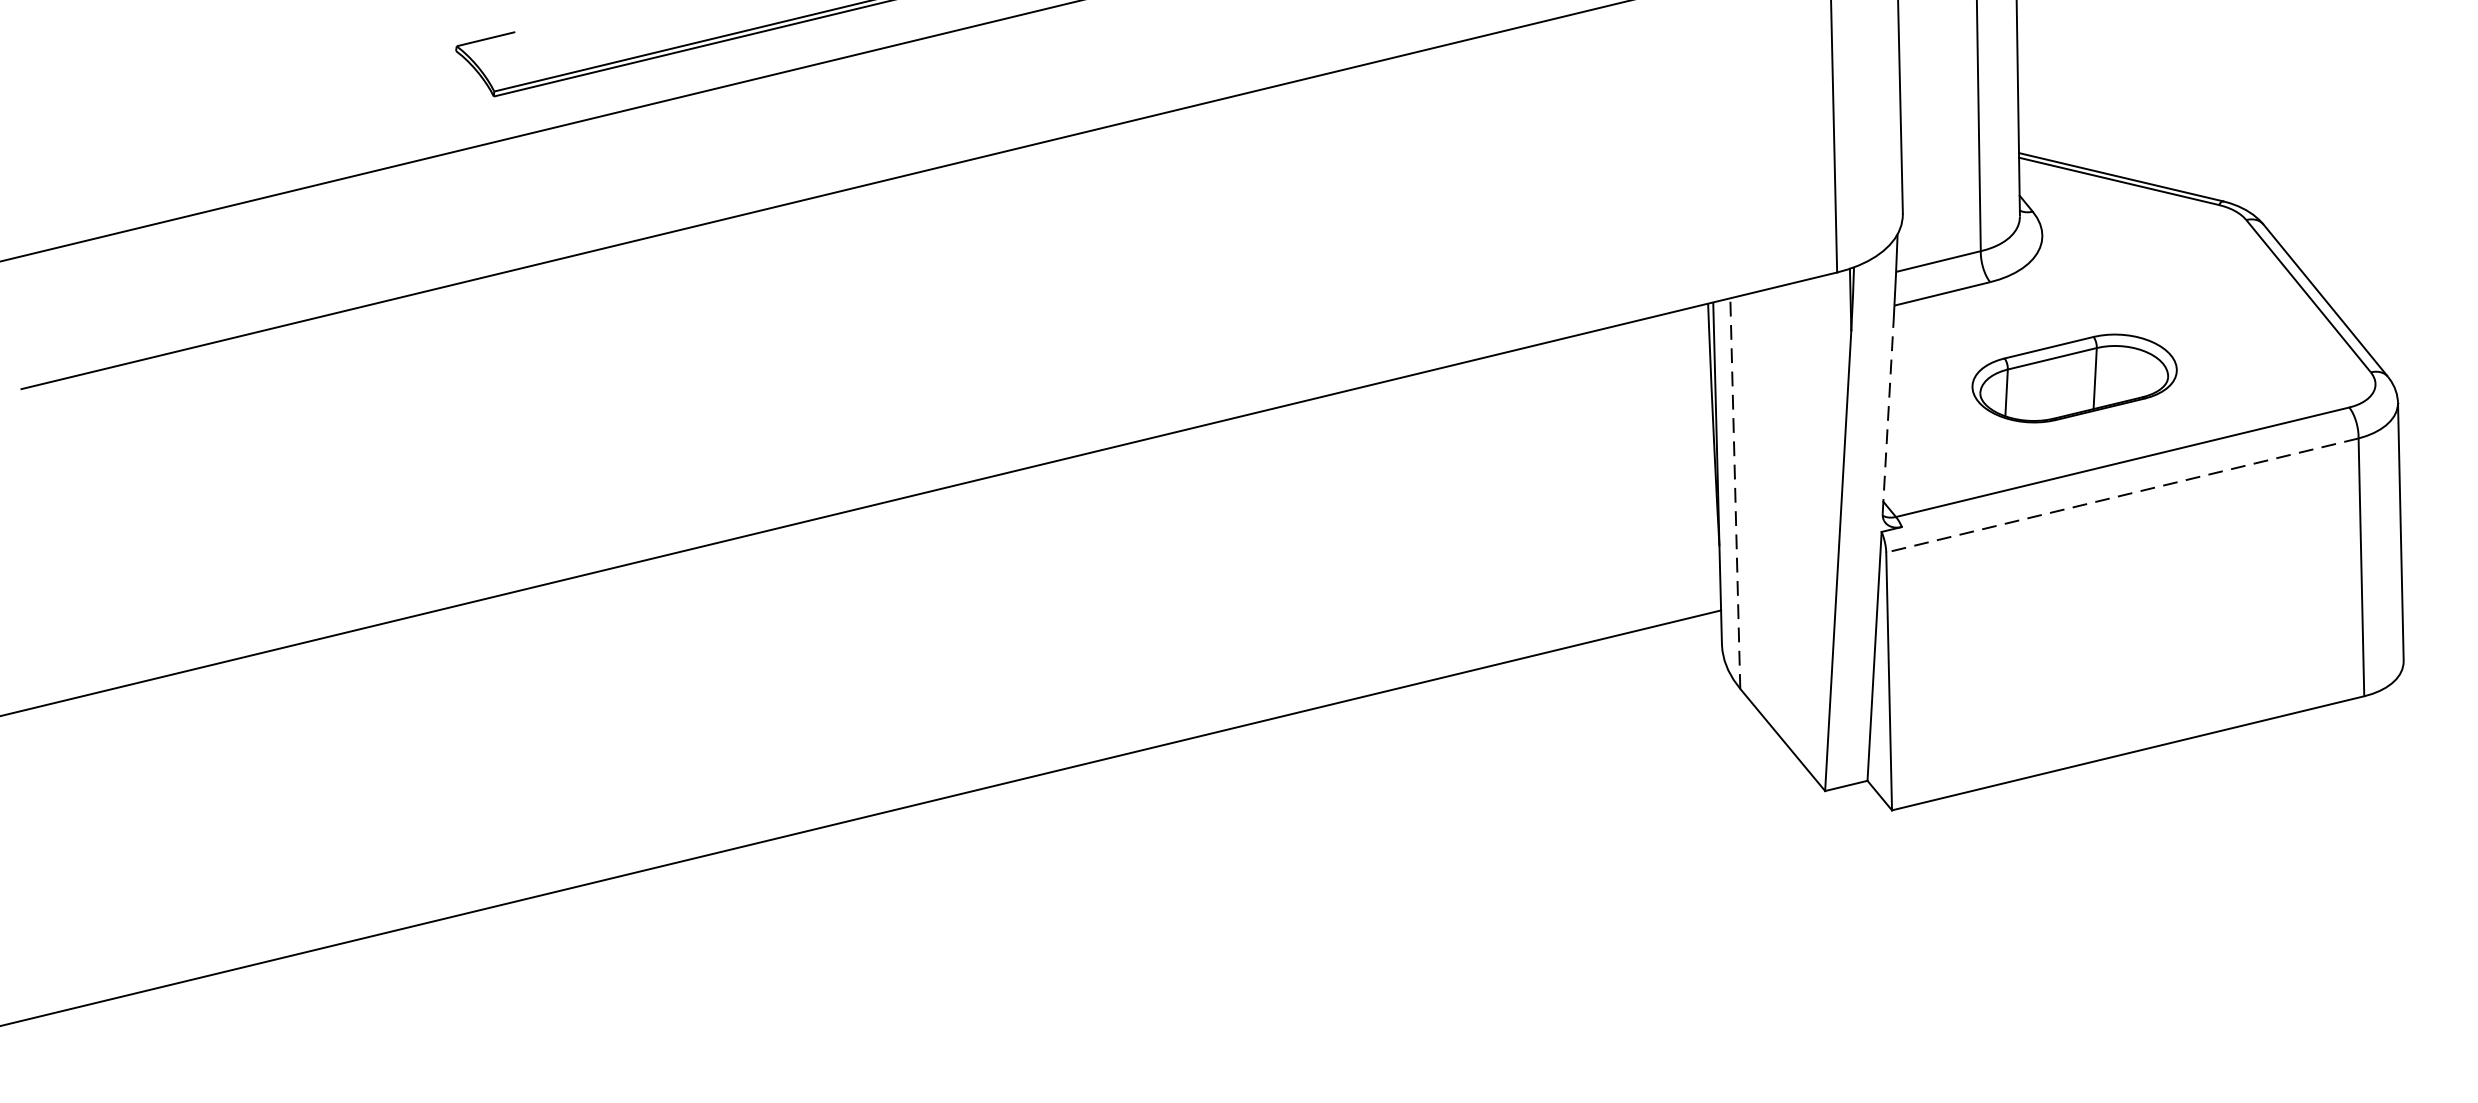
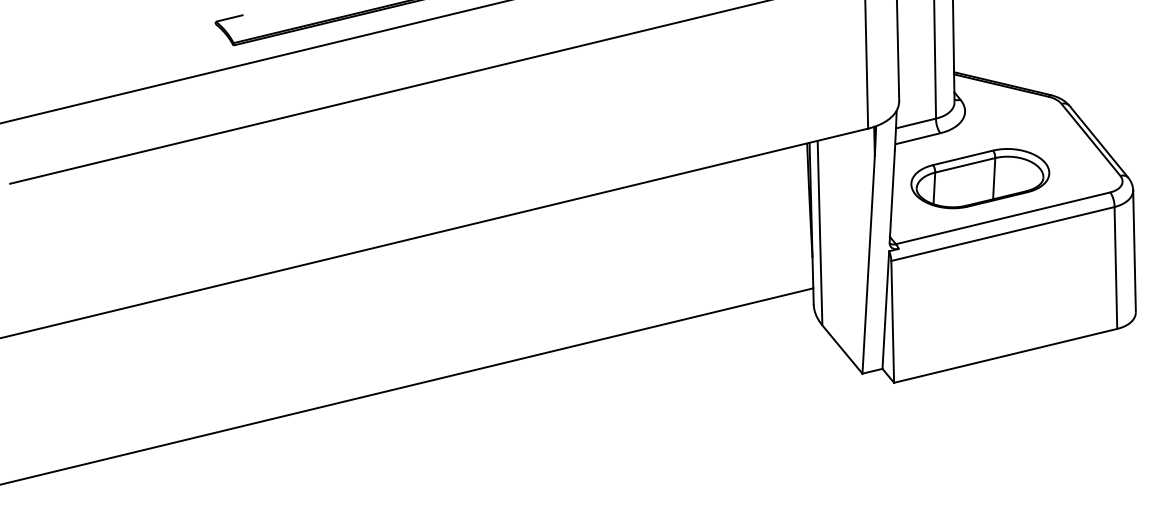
part: (2074, 377) -> (980, 178), size x1.43
line: (1888, 416) -> (892, 196), dashed -> solid
line: (1736, 492) -> (820, 232), dashed -> solid
line: (2121, 496) -> (1002, 234), dashed -> solid

